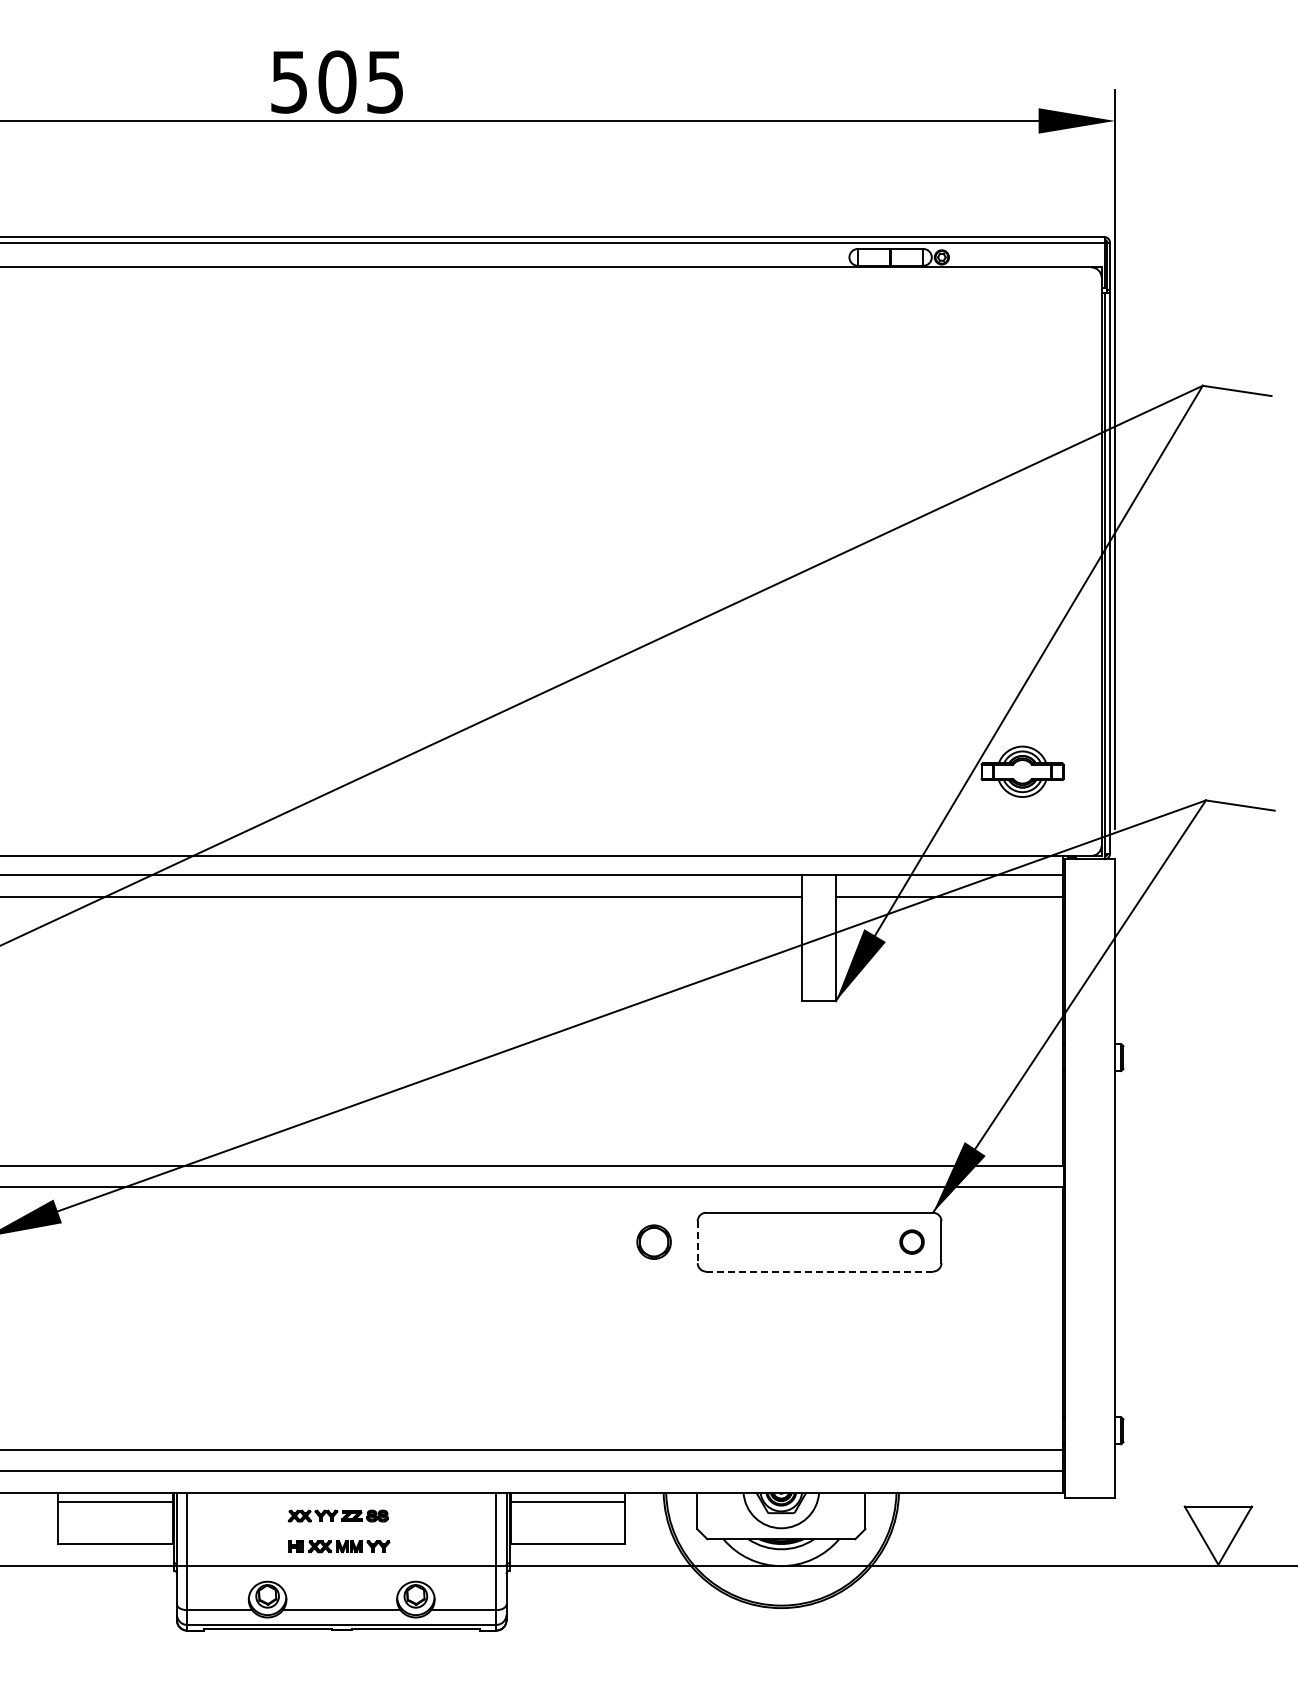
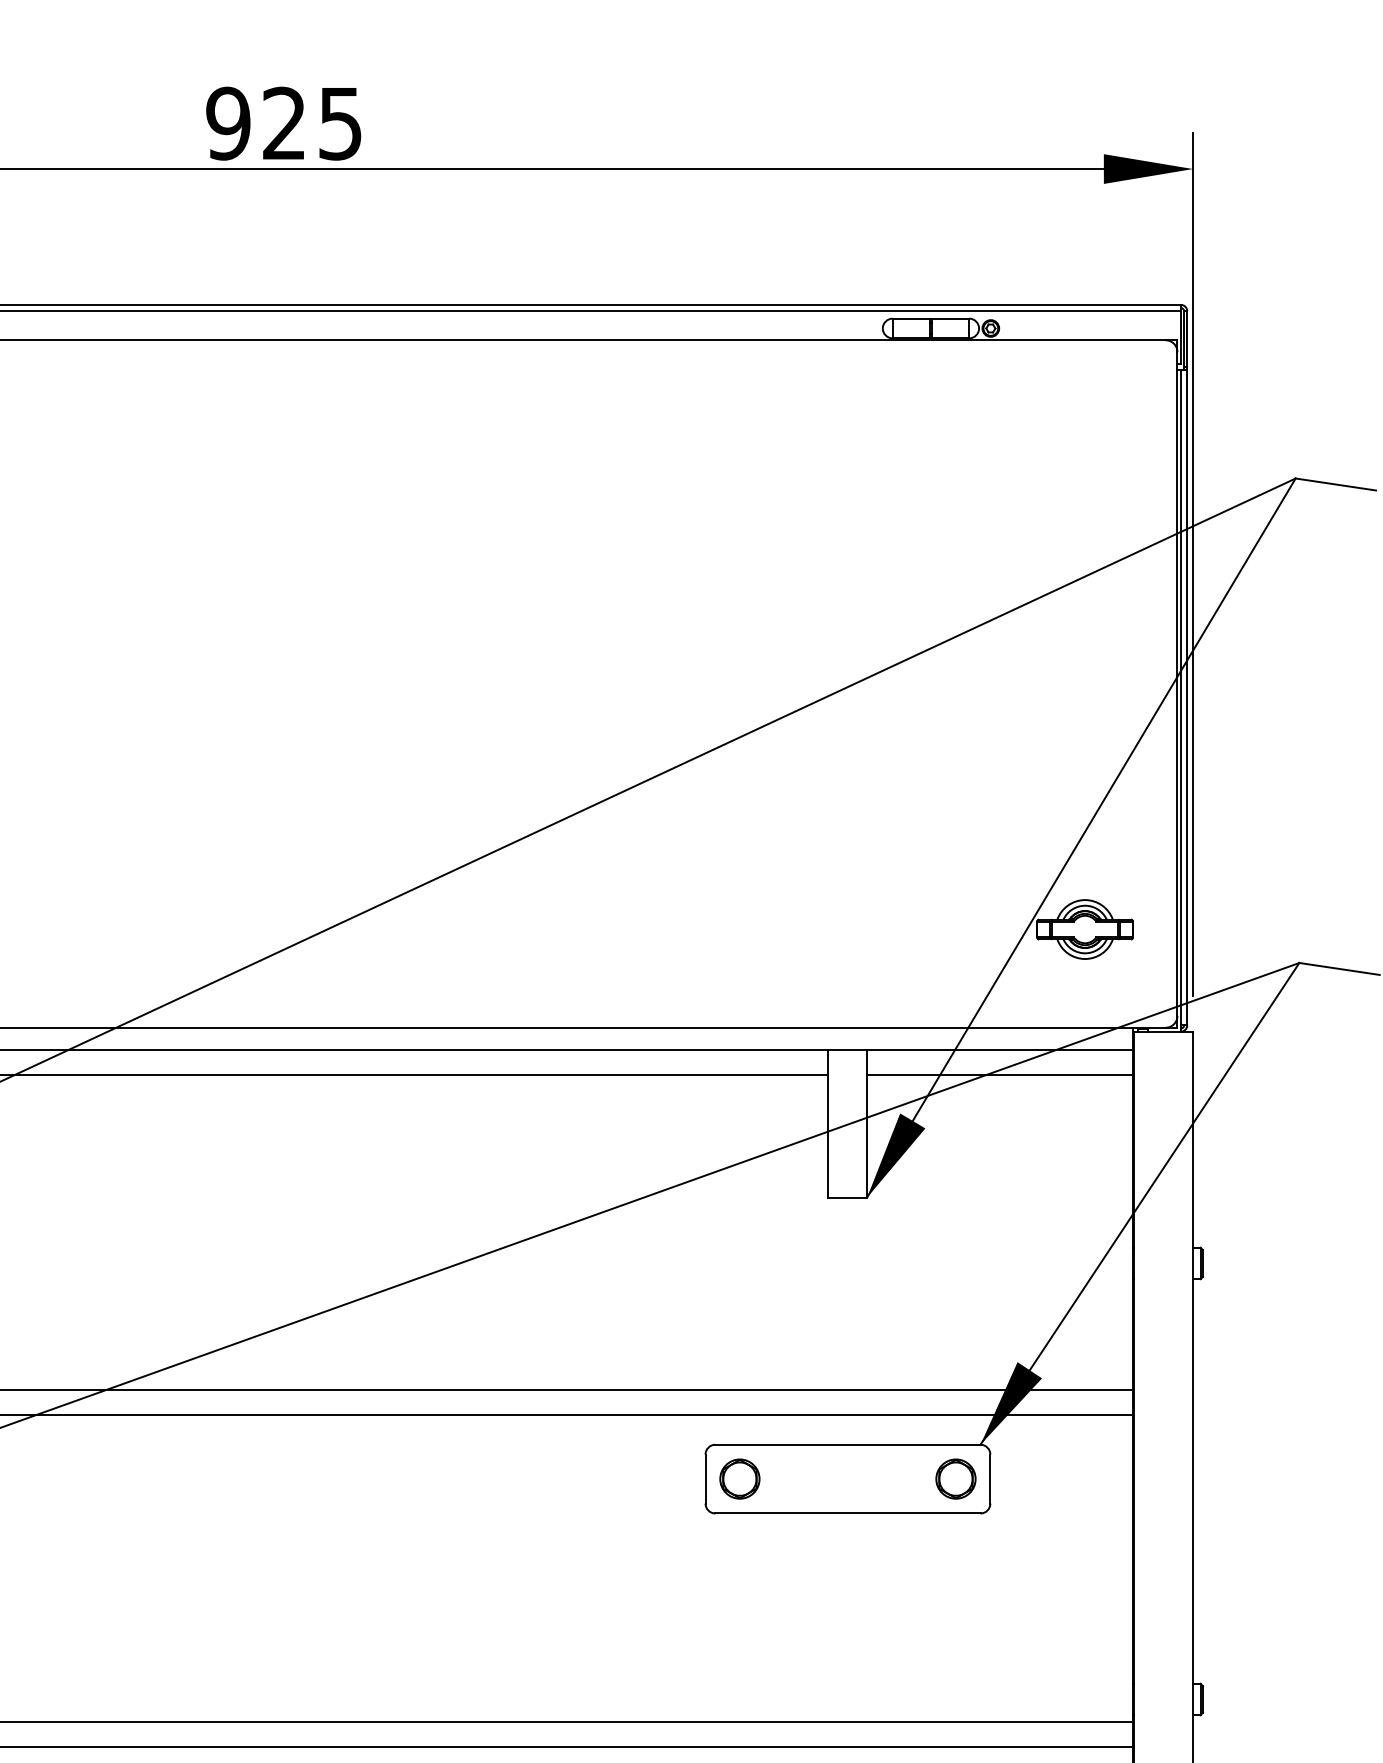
text: (313, 81) -> (256, 122), 505 -> 925
part: (653, 1241) -> (739, 1478), moved
part: (911, 1241) -> (955, 1478), size x1.43
line: (697, 1242) -> (705, 1479), dashed -> solid
line: (820, 1271) -> (849, 1513), dashed -> solid

